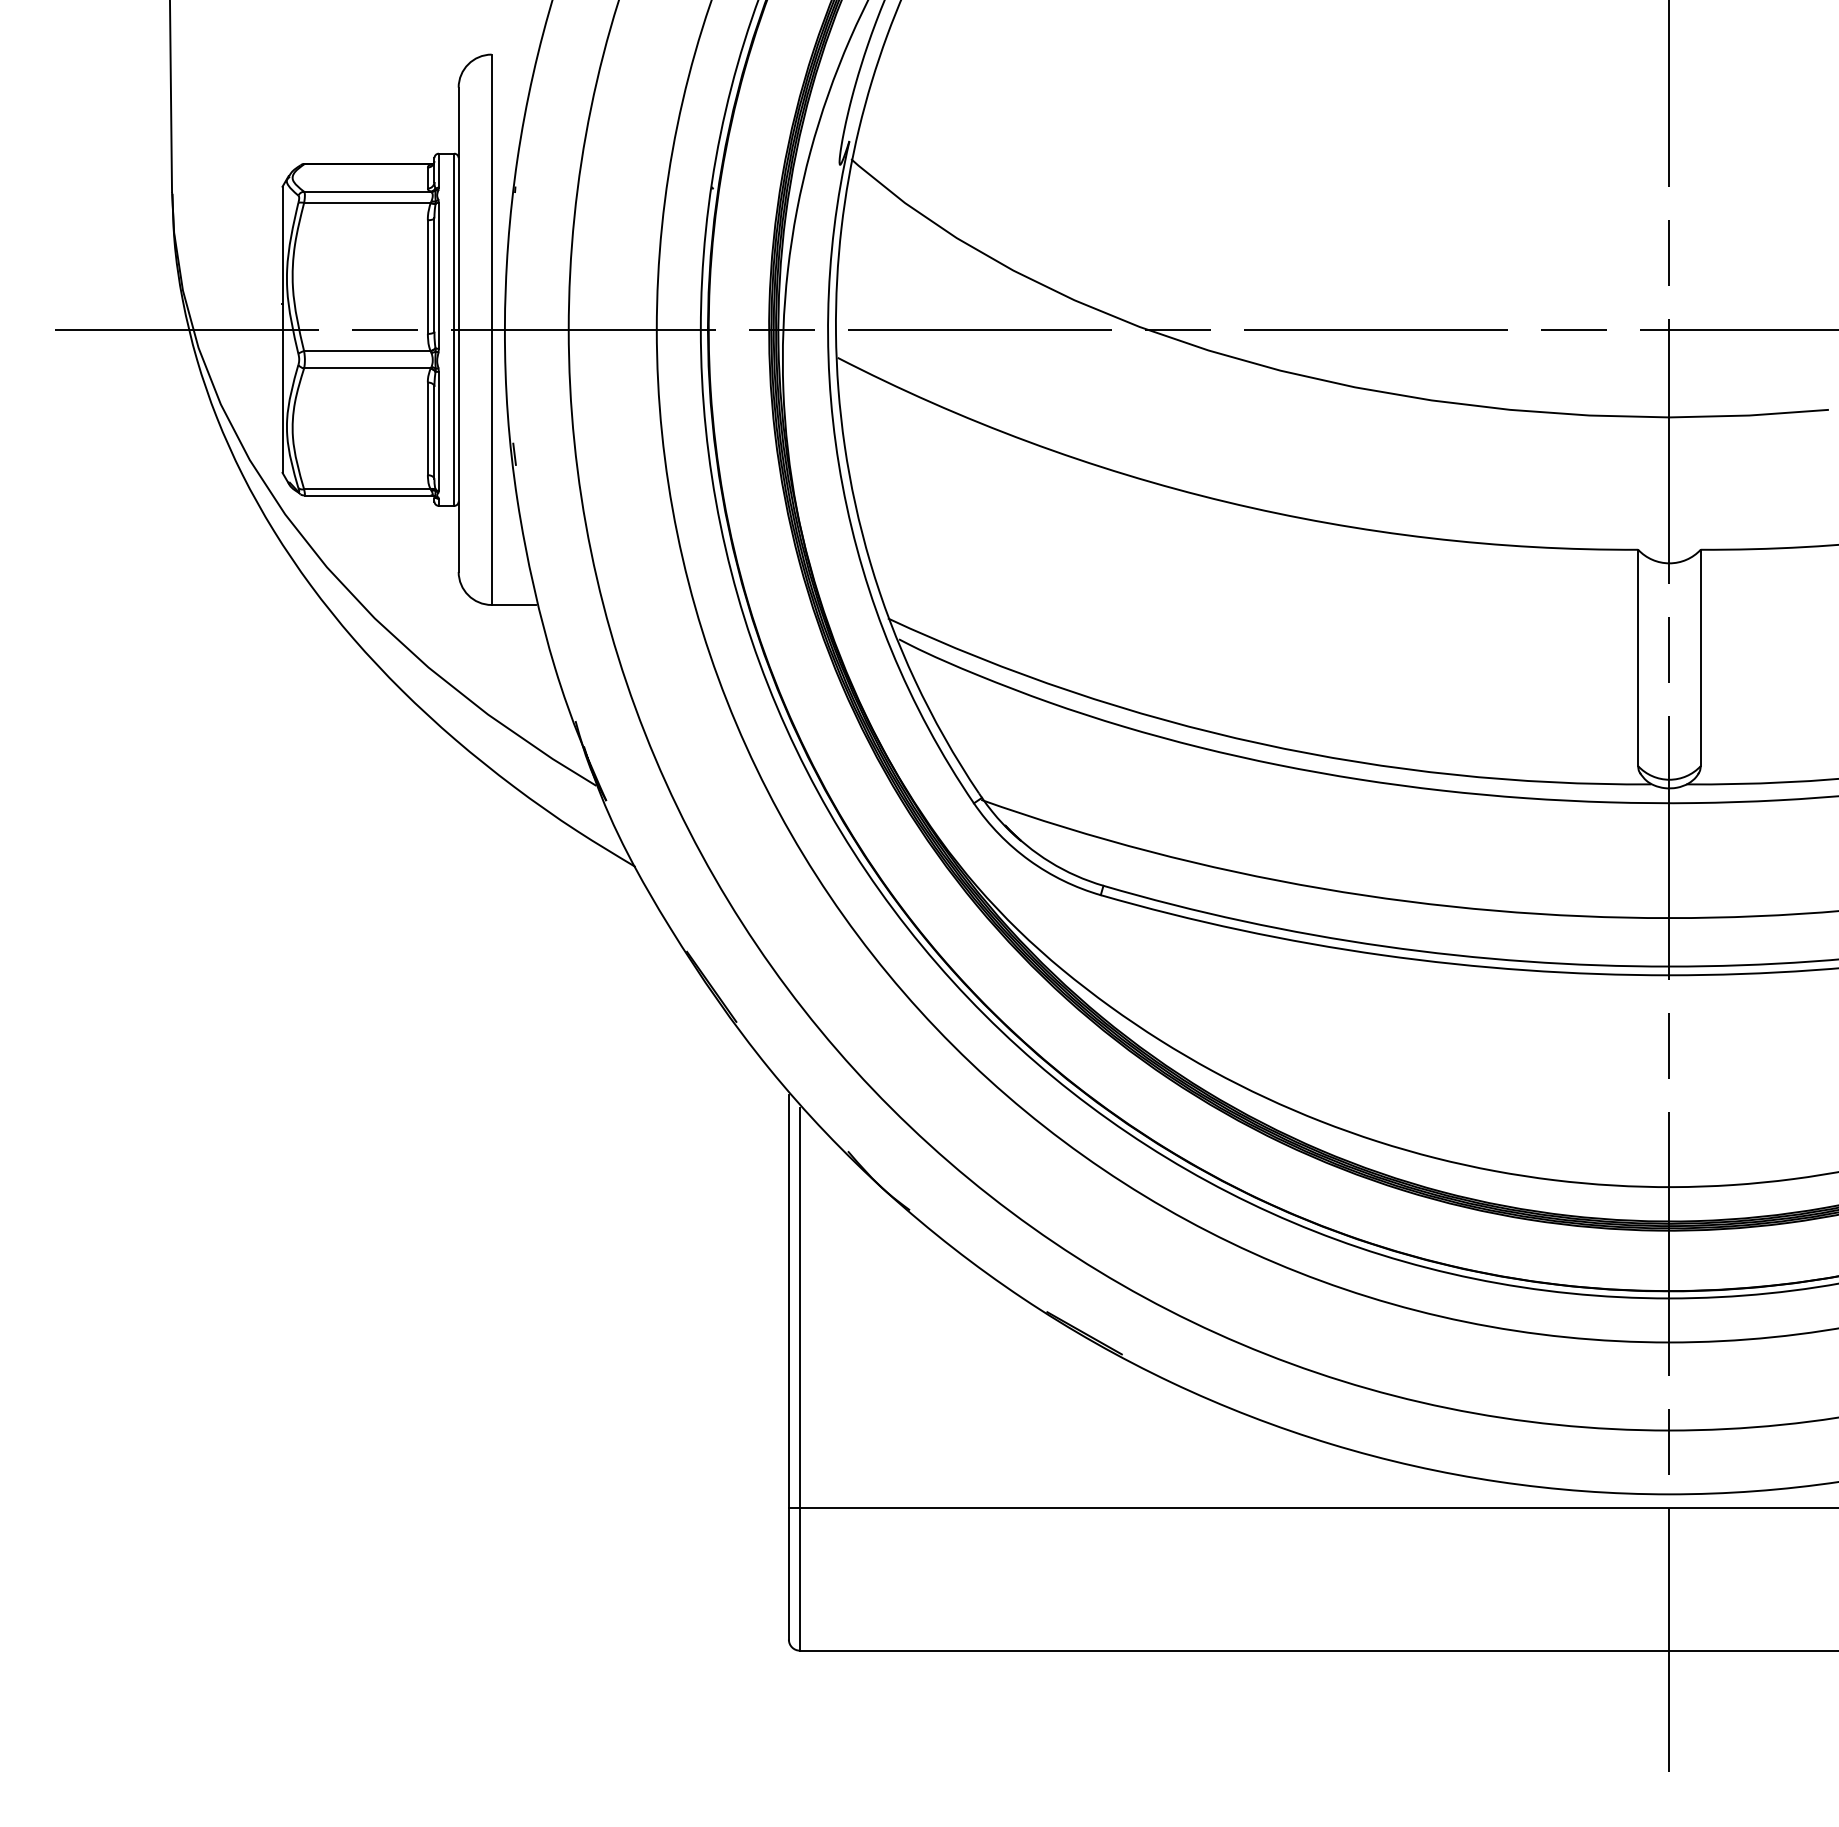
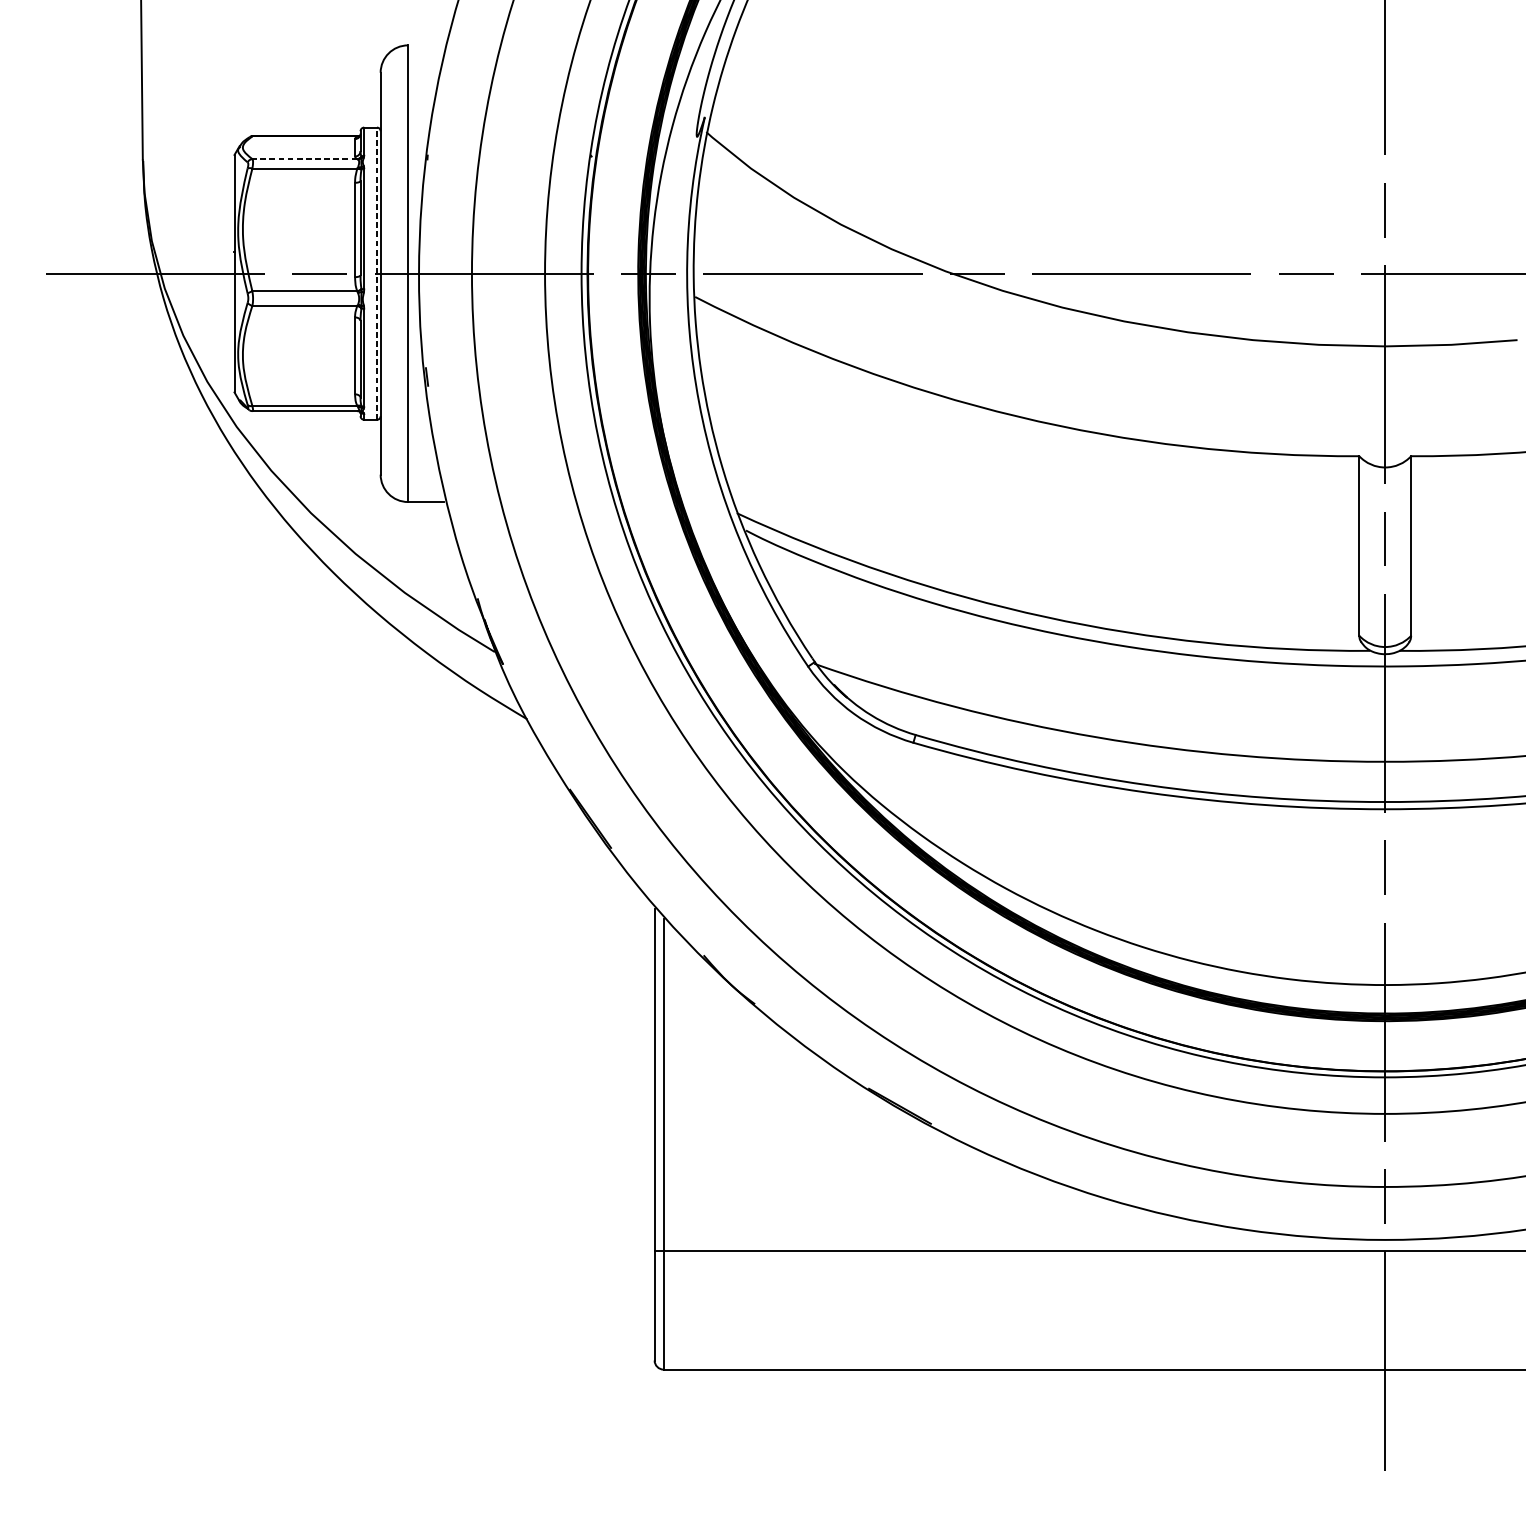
line: (366, 191) -> (304, 158), solid -> dashed
line: (454, 329) -> (377, 273), solid -> dashed

